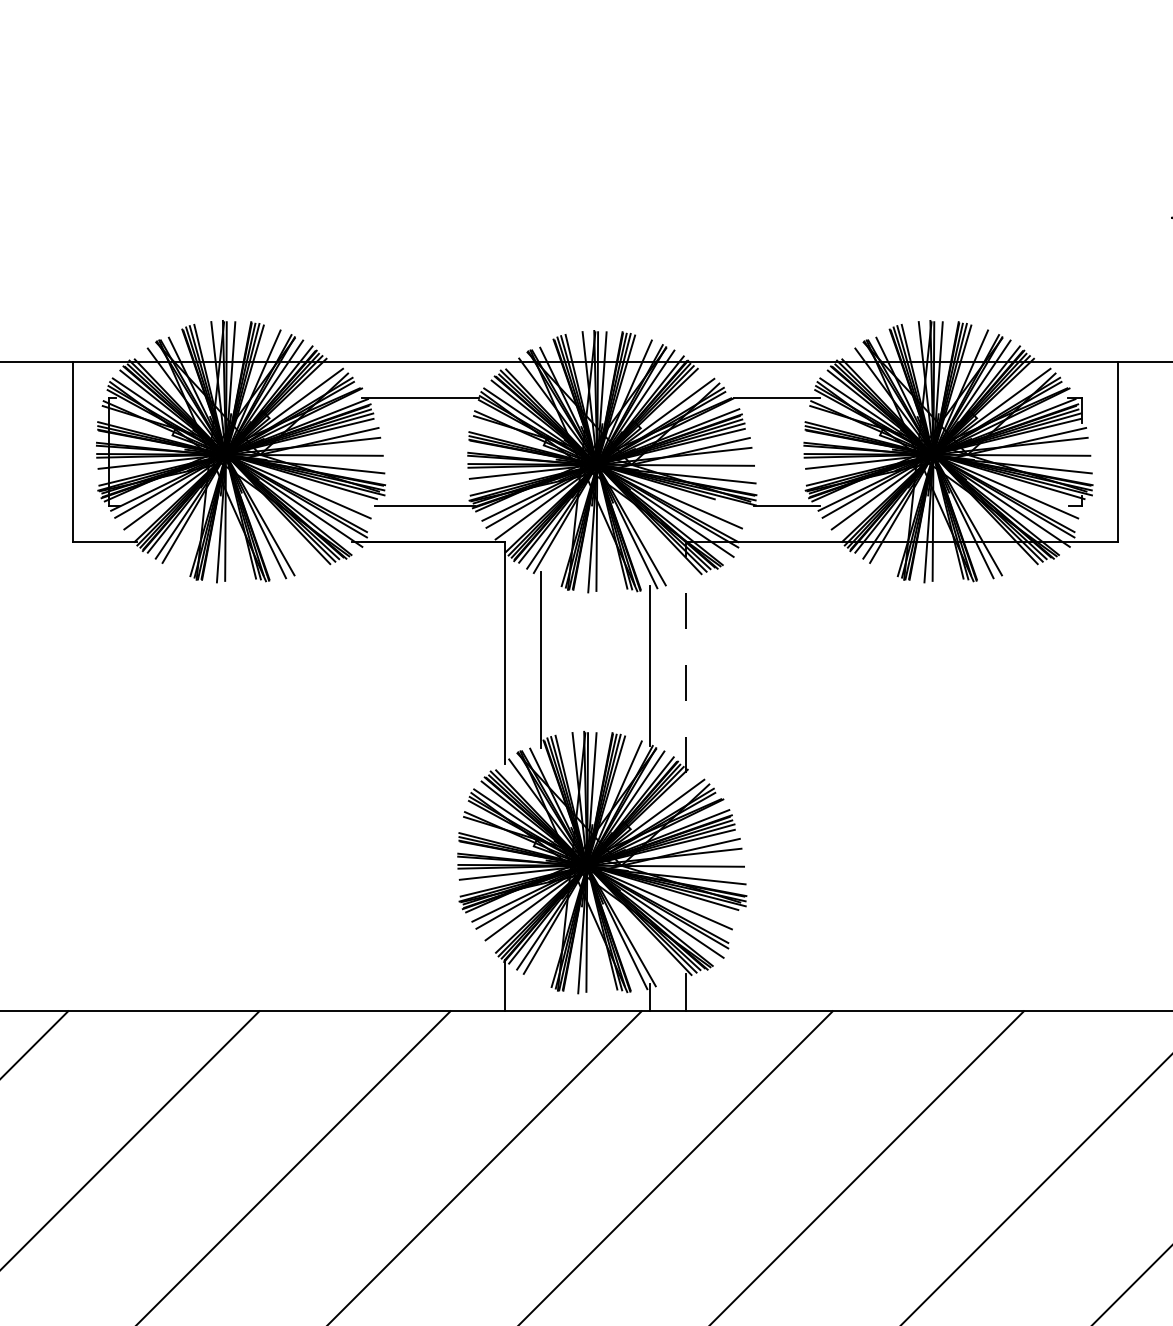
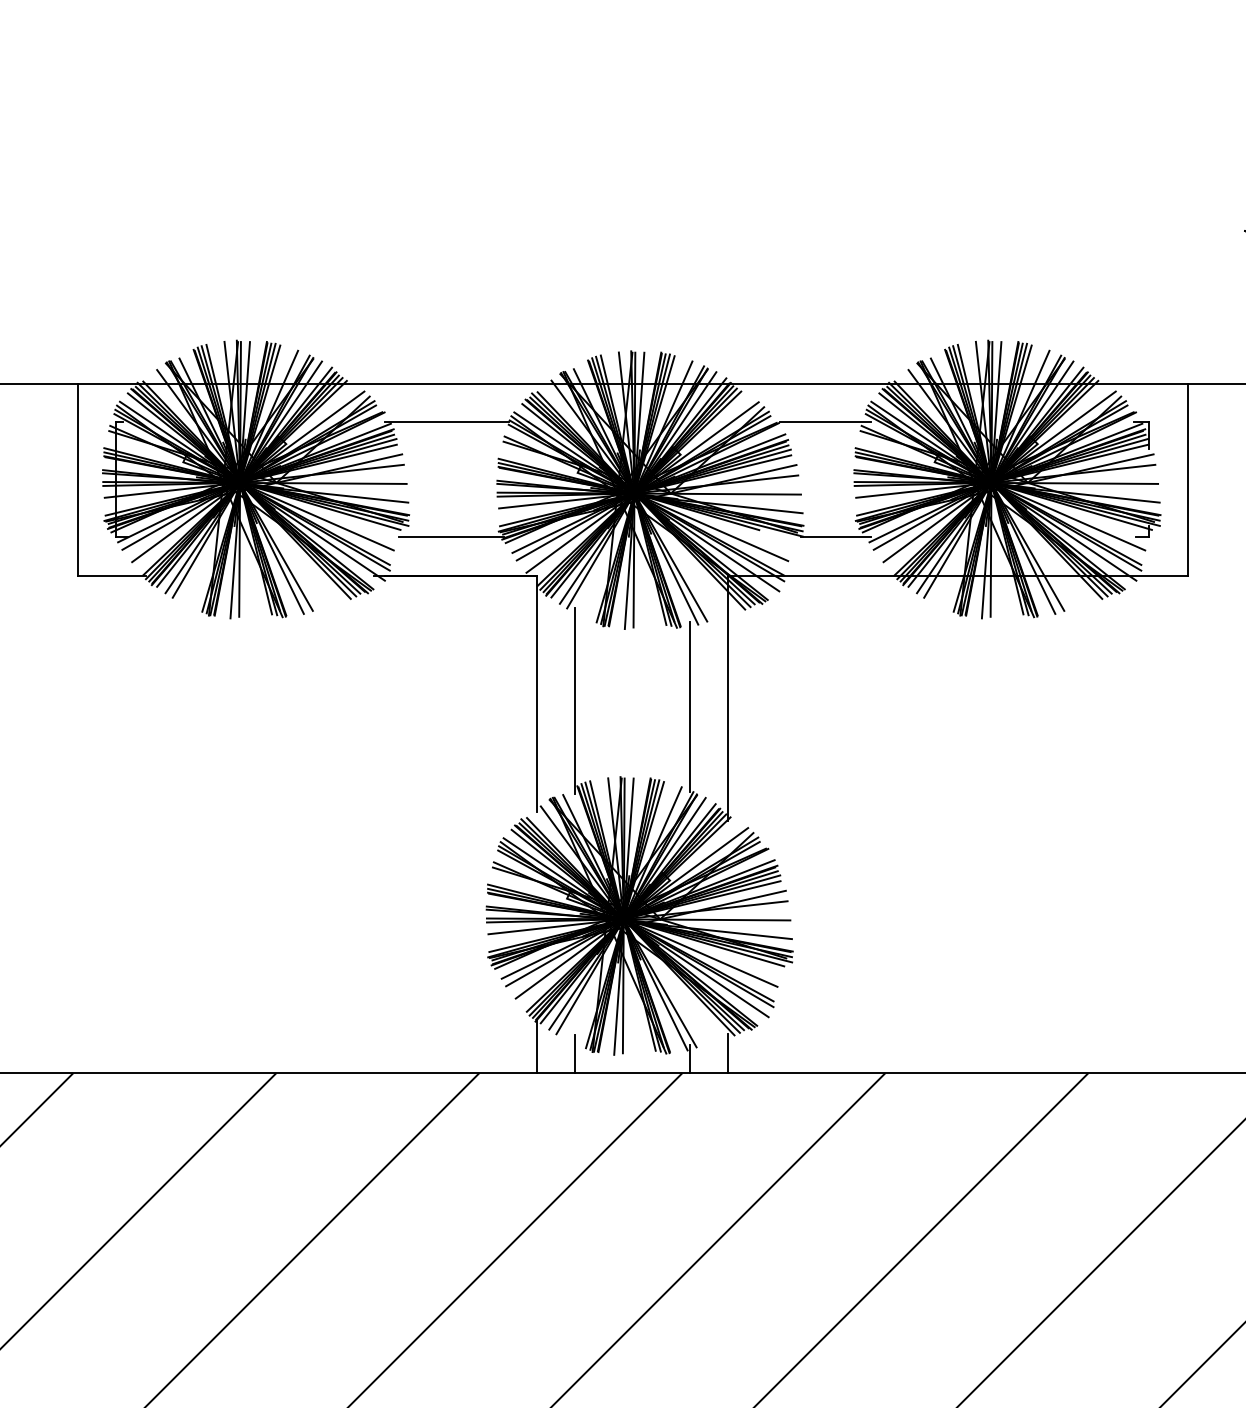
line: (685, 657) -> (728, 698), dashed -> solid
line: (541, 992) -> (575, 1053), added

